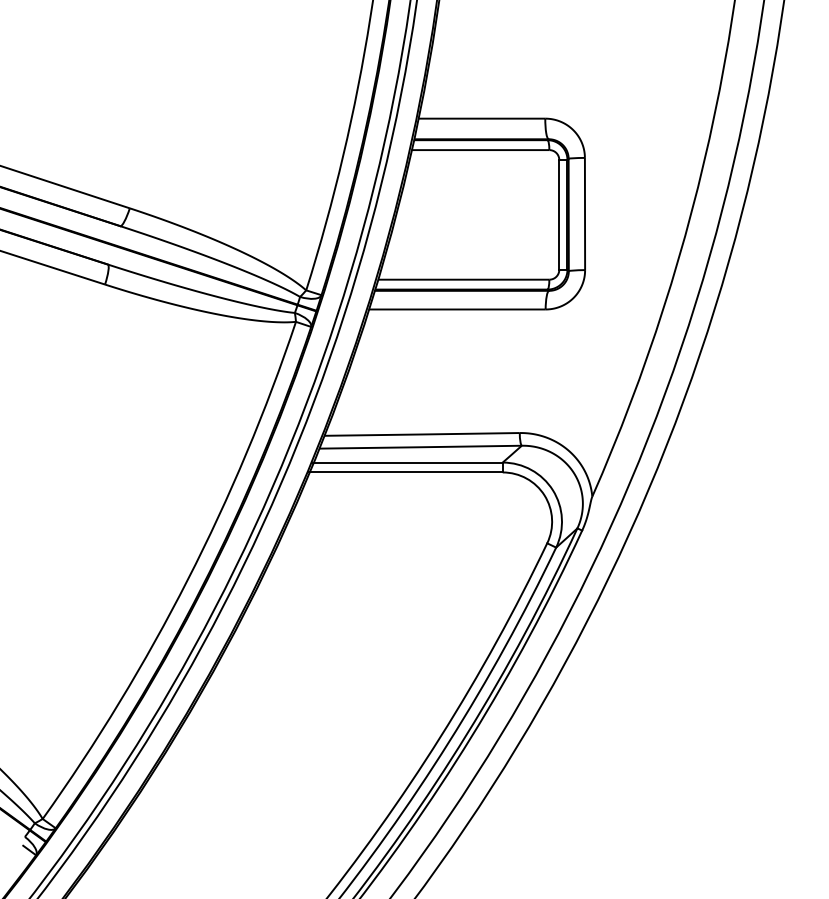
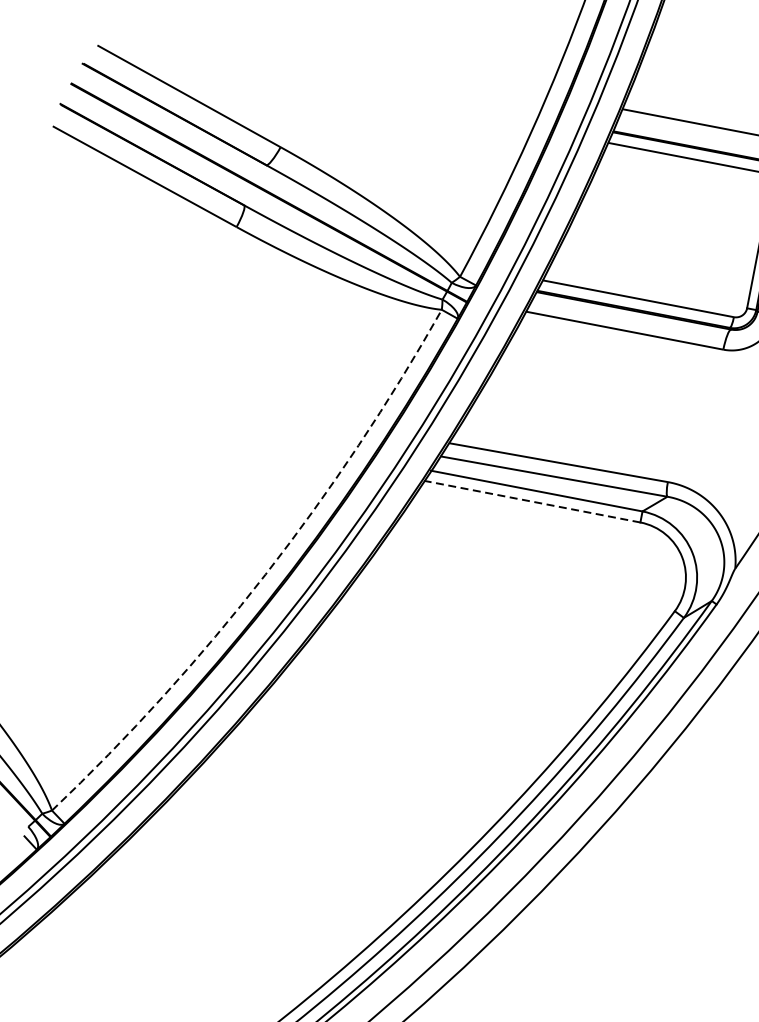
line: (406, 472) -> (532, 501), solid -> dashed
arc: (187, 579) -> (265, 574), solid -> dashed

